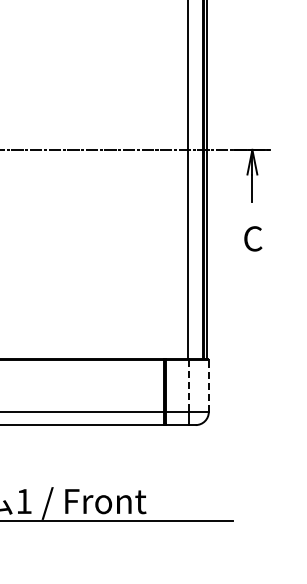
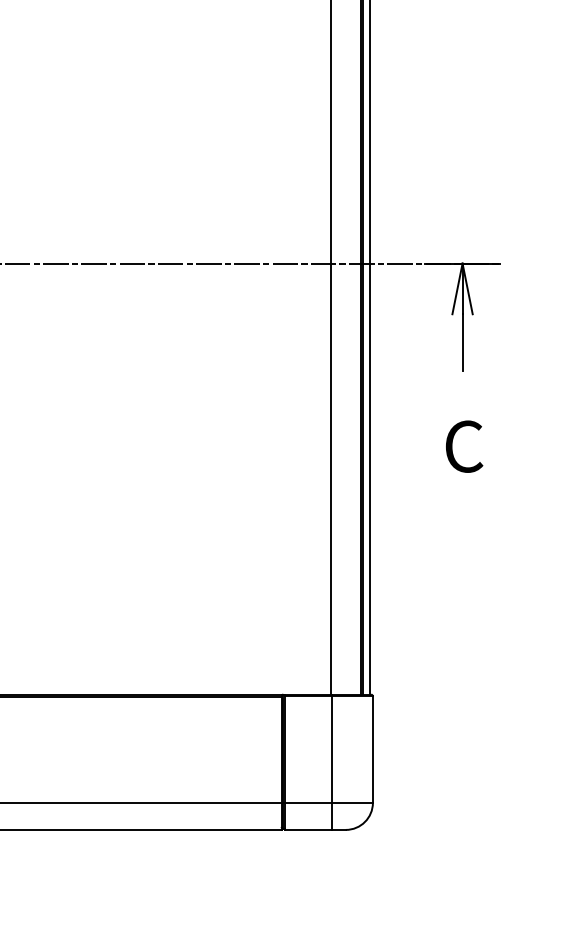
line: (189, 386) -> (333, 750), dashed -> solid
line: (208, 386) -> (372, 750), dashed -> solid

